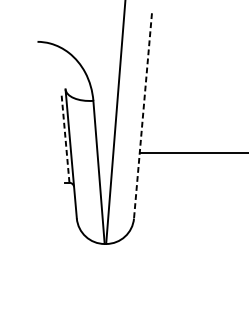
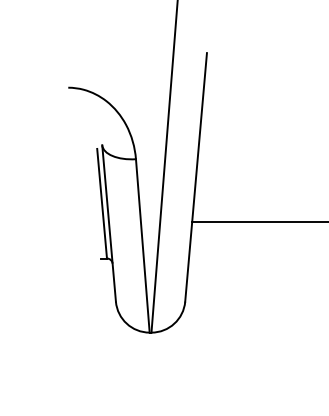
line: (143, 115) -> (196, 177), dashed -> solid
line: (65, 137) -> (102, 203), dashed -> solid

